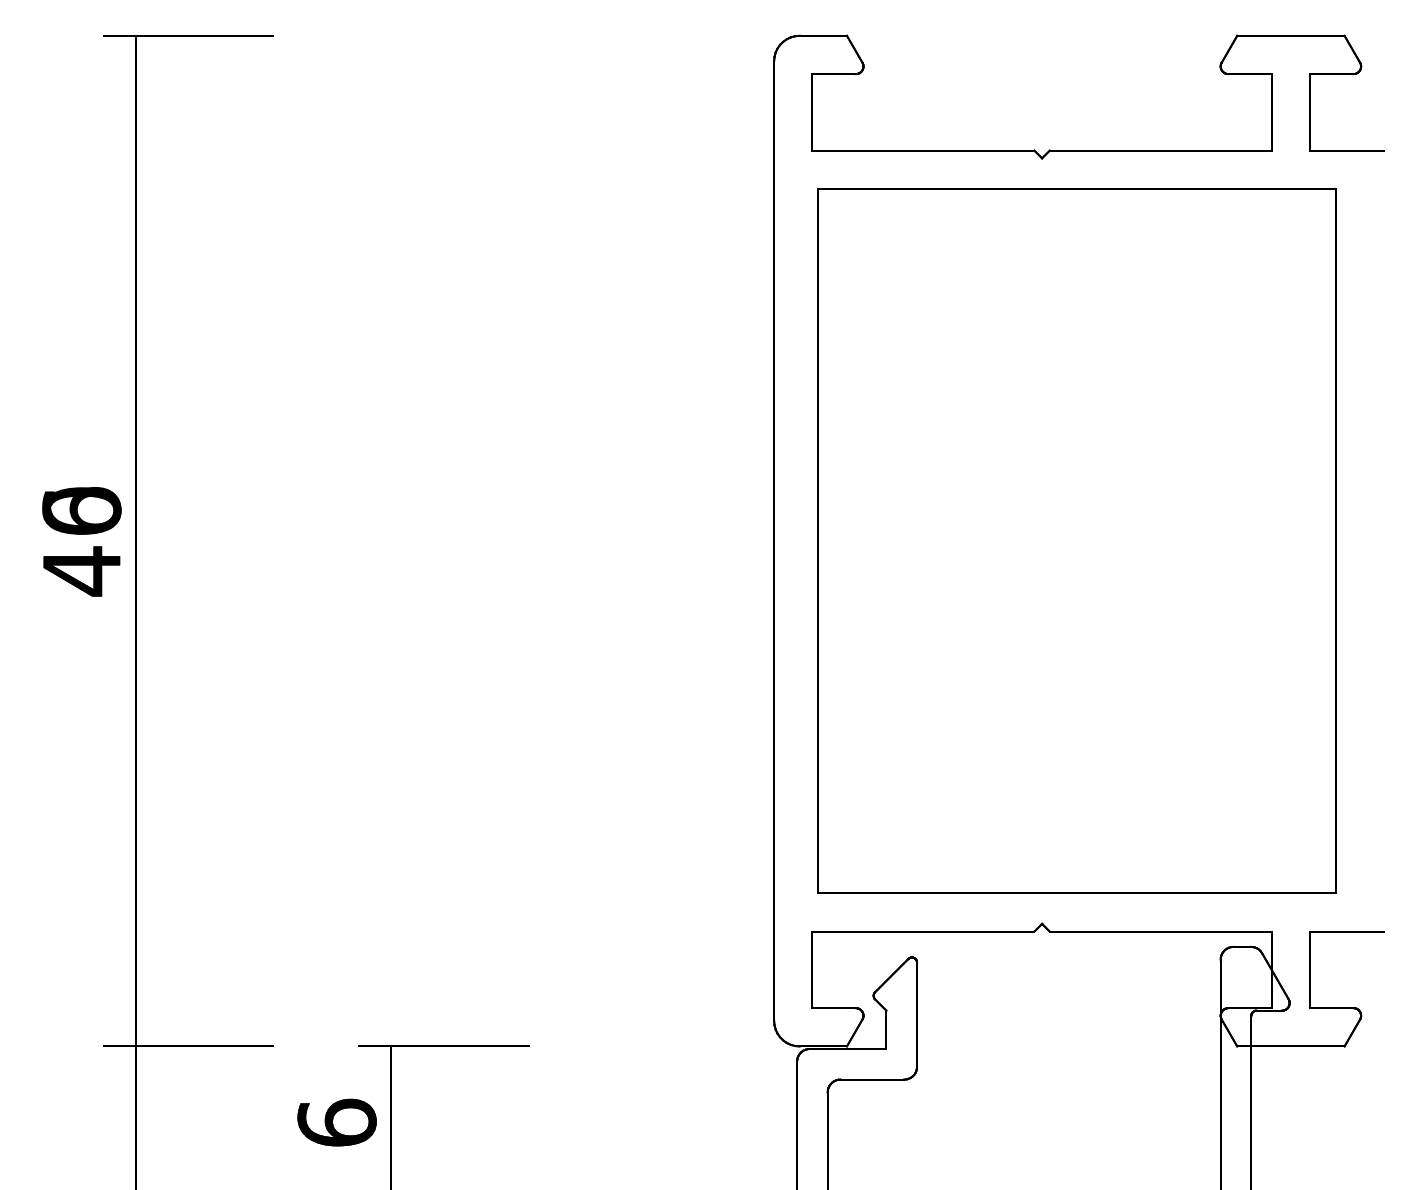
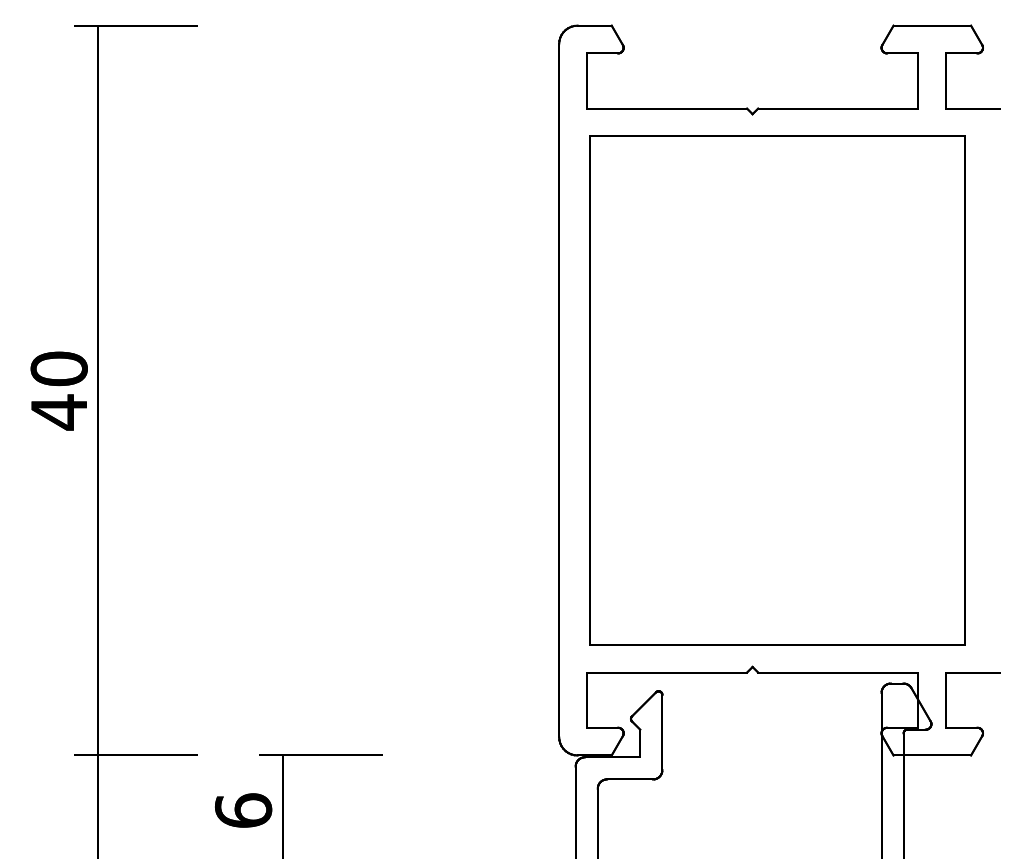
text: (81, 510) -> (58, 368), 46 -> 40

